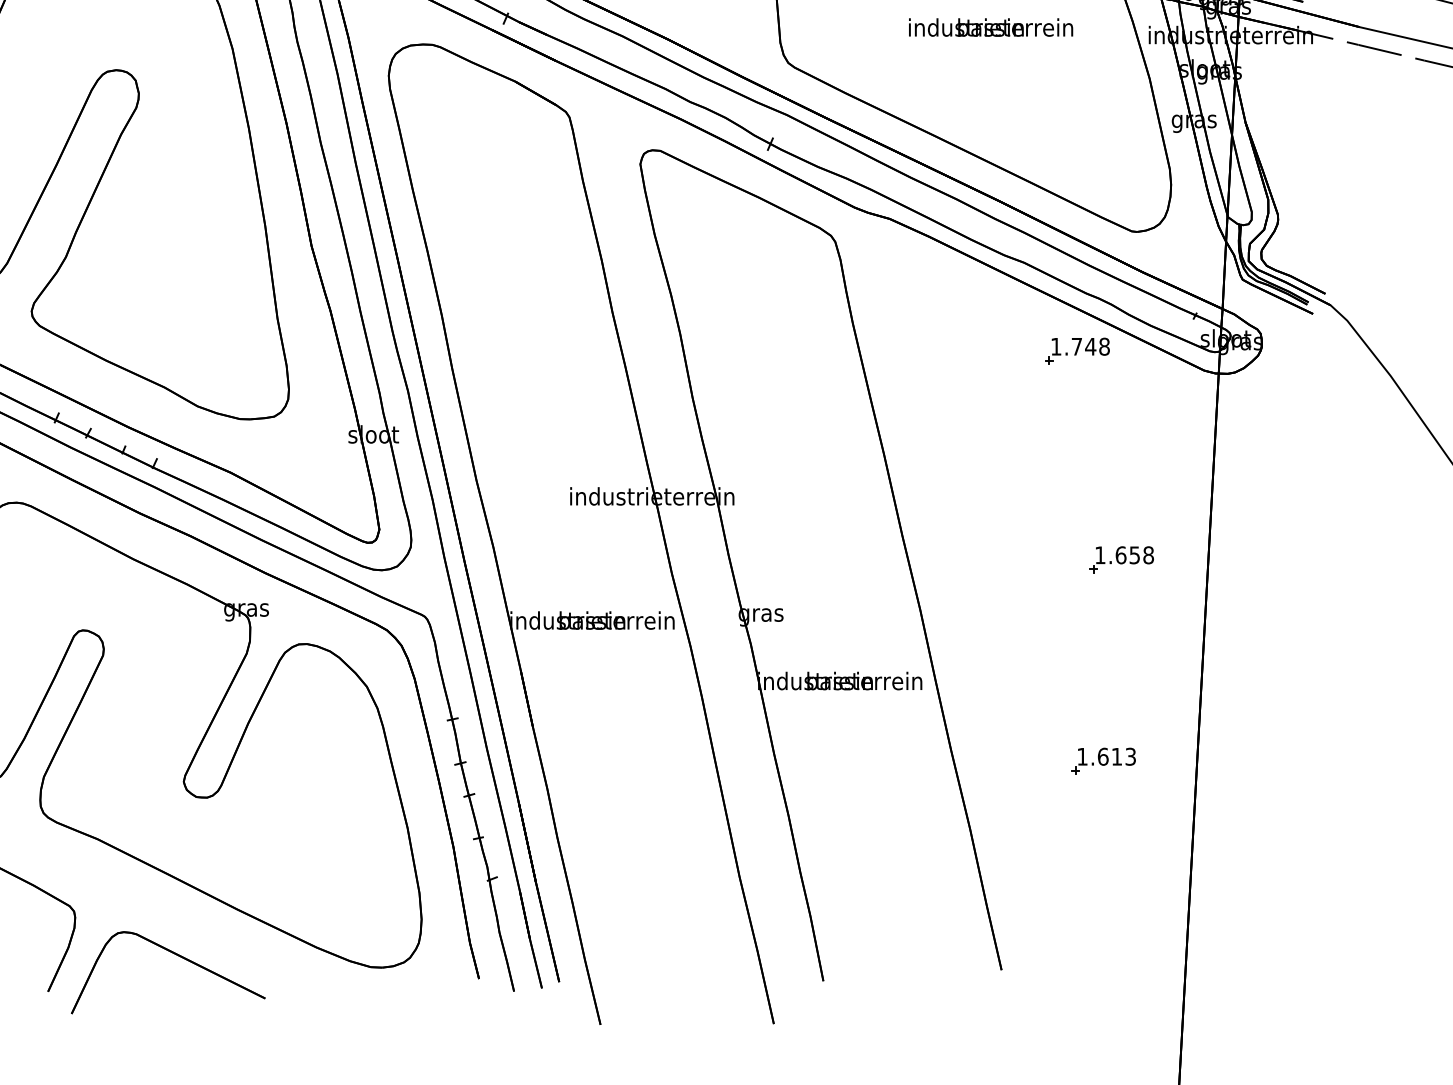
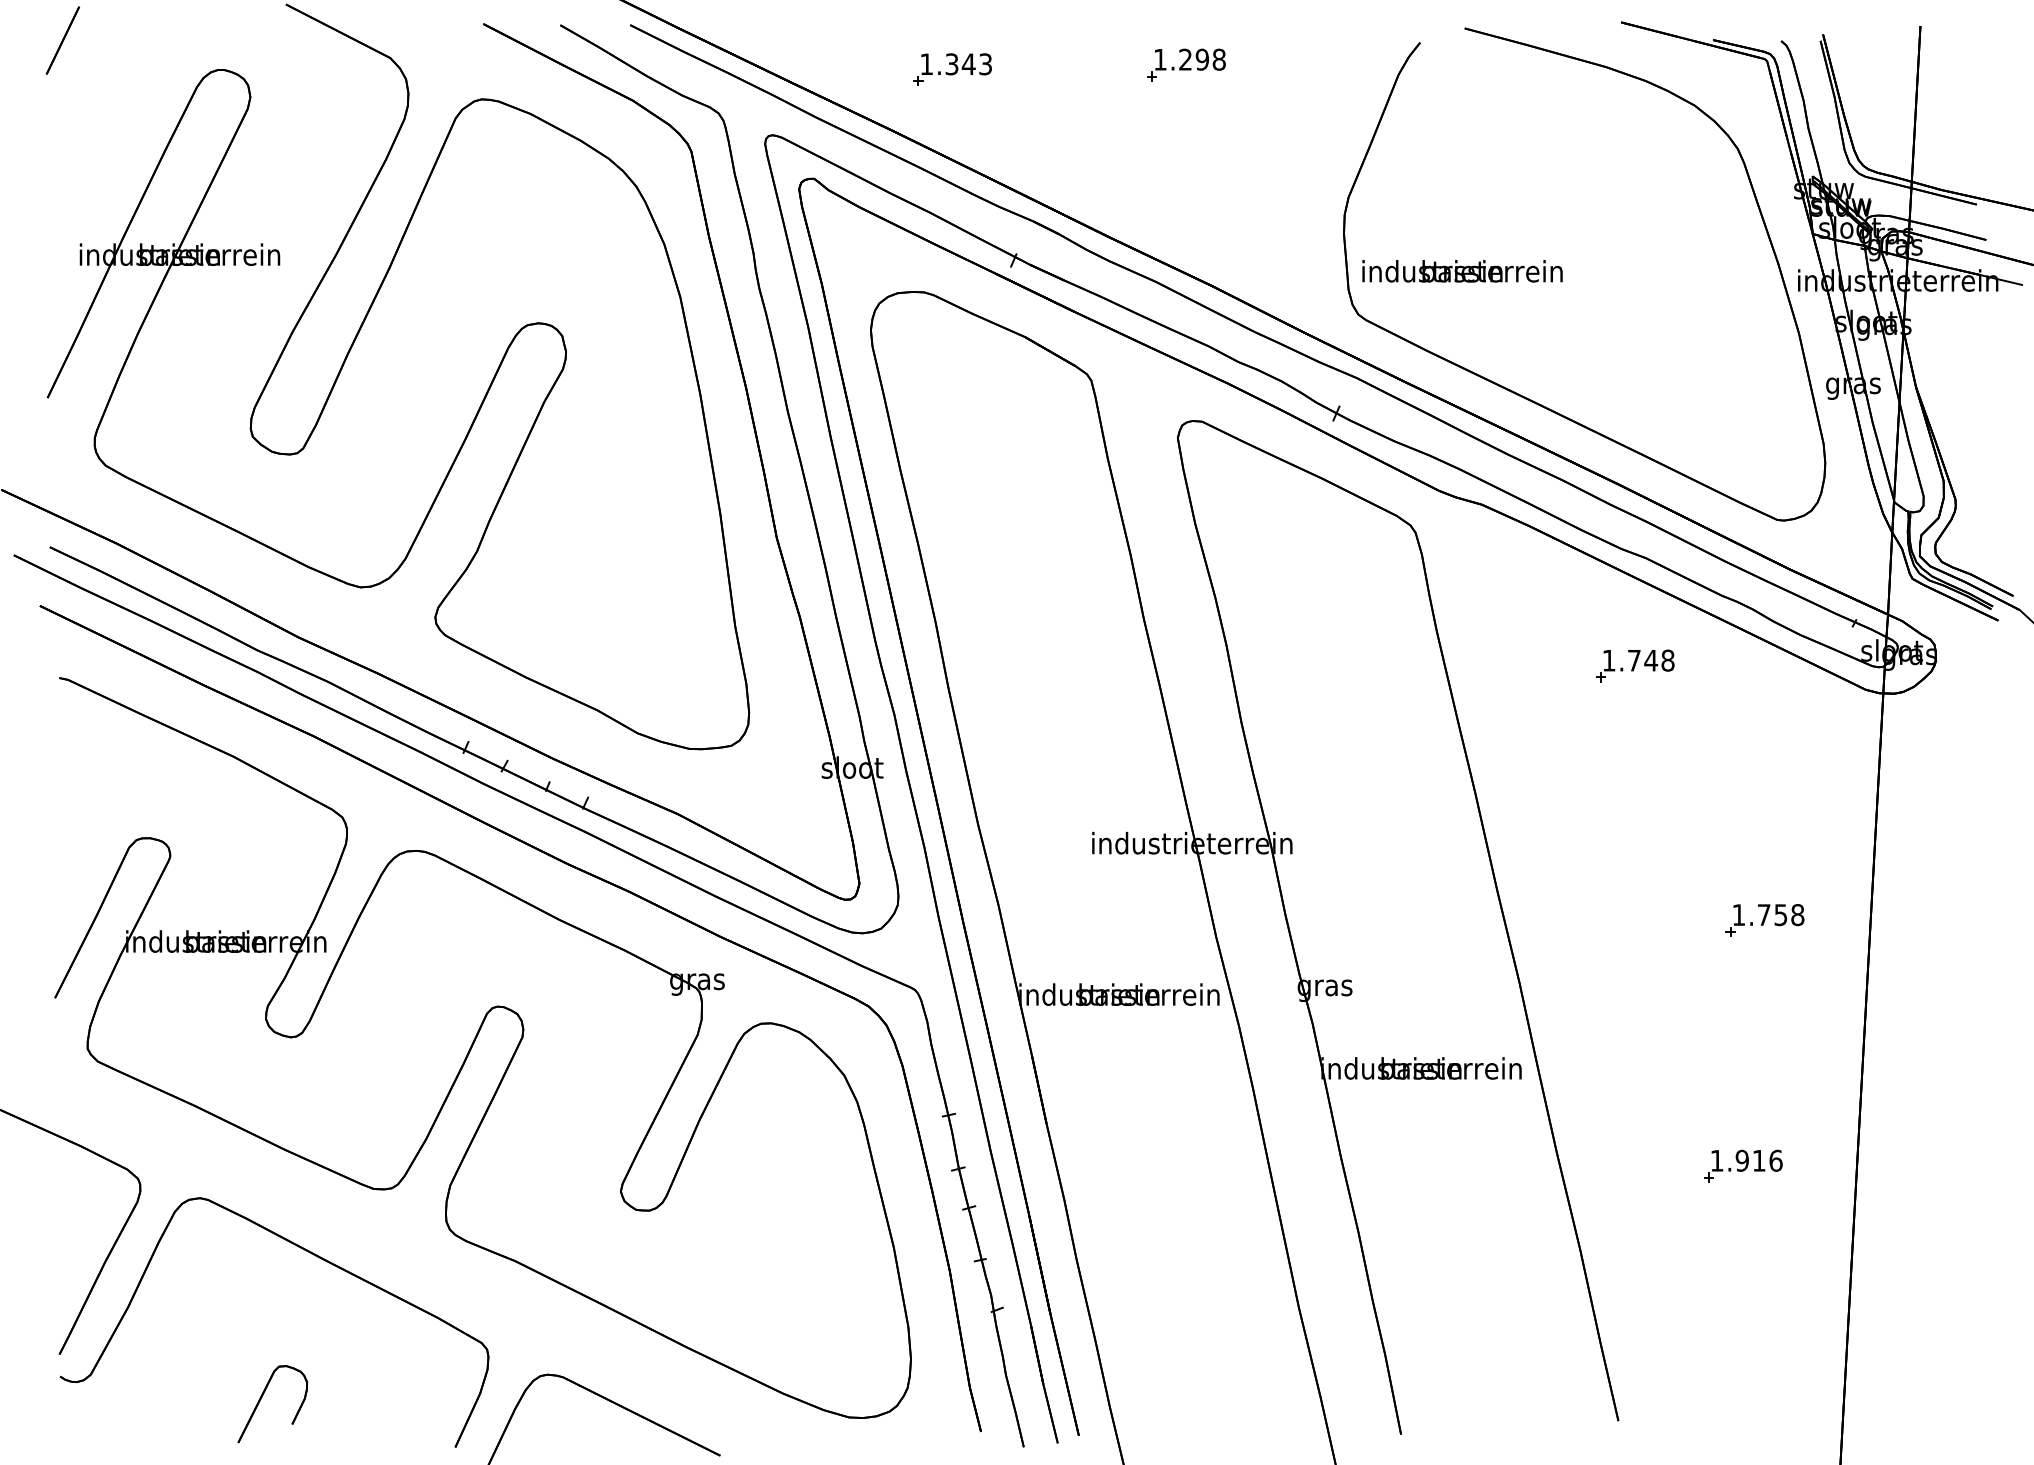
text: (990, 27) -> (1462, 271), moved
part: (1077, 350) -> (1635, 665), moved
text: (1120, 555) -> (1763, 915), 1.658 -> 1.758
text: (1116, 756) -> (1758, 1160), 1.613 -> 1.916

